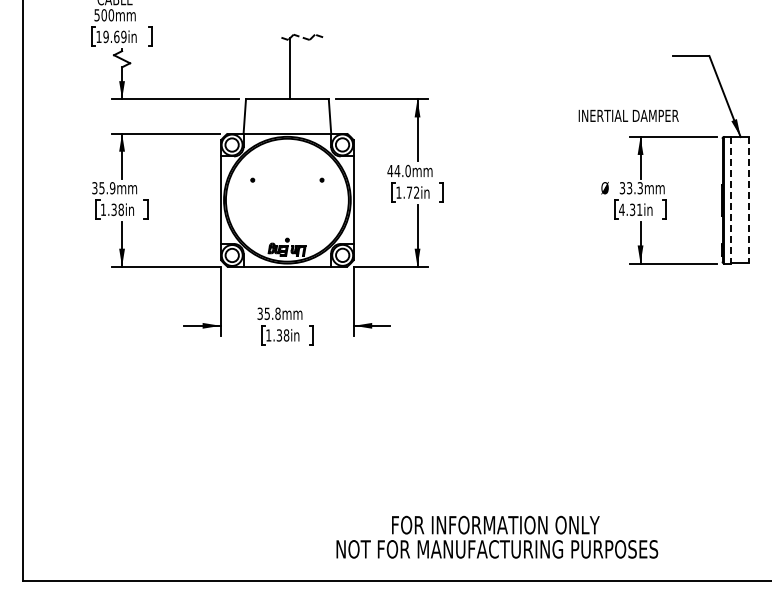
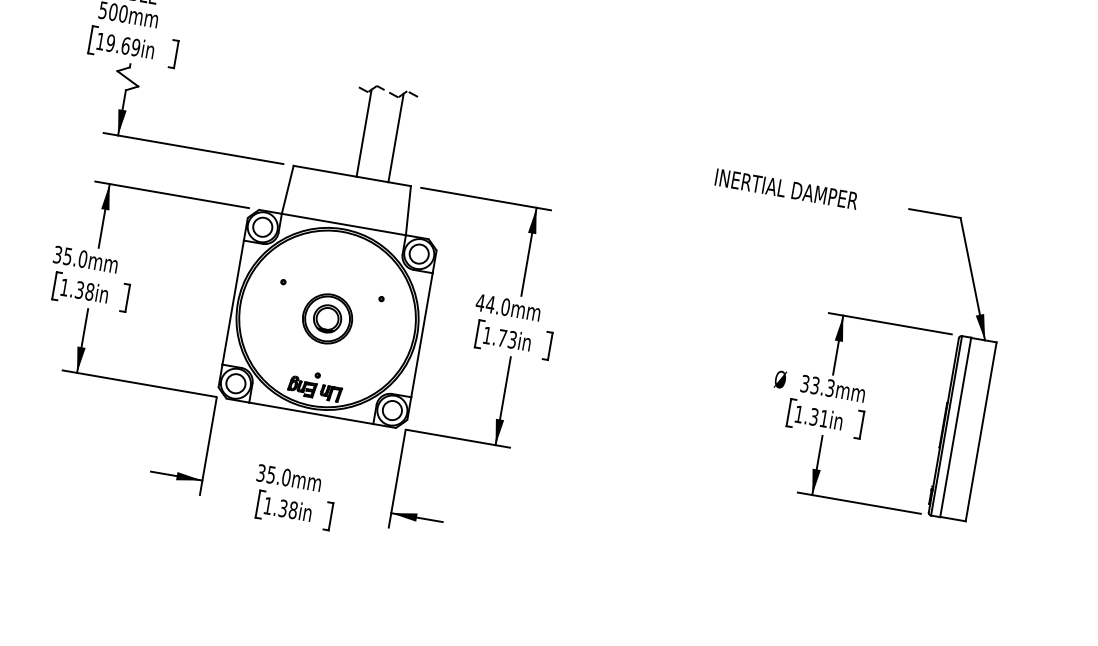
line: (312, 67) -> (395, 137), added
text: (628, 115) -> (786, 188), moved
text: (112, 188) -> (82, 259), 35.9mm -> 35.0mm
text: (416, 192) -> (512, 339), 1.72in -> 1.73in
part: (287, 200) -> (327, 319), added
line: (730, 200) -> (955, 427), dashed -> solid
line: (748, 200) -> (980, 432), dashed -> solid
text: (621, 209) -> (798, 413), 4.31in -> 1.31in
text: (277, 313) -> (285, 476), 35.8mm -> 35.0mm

